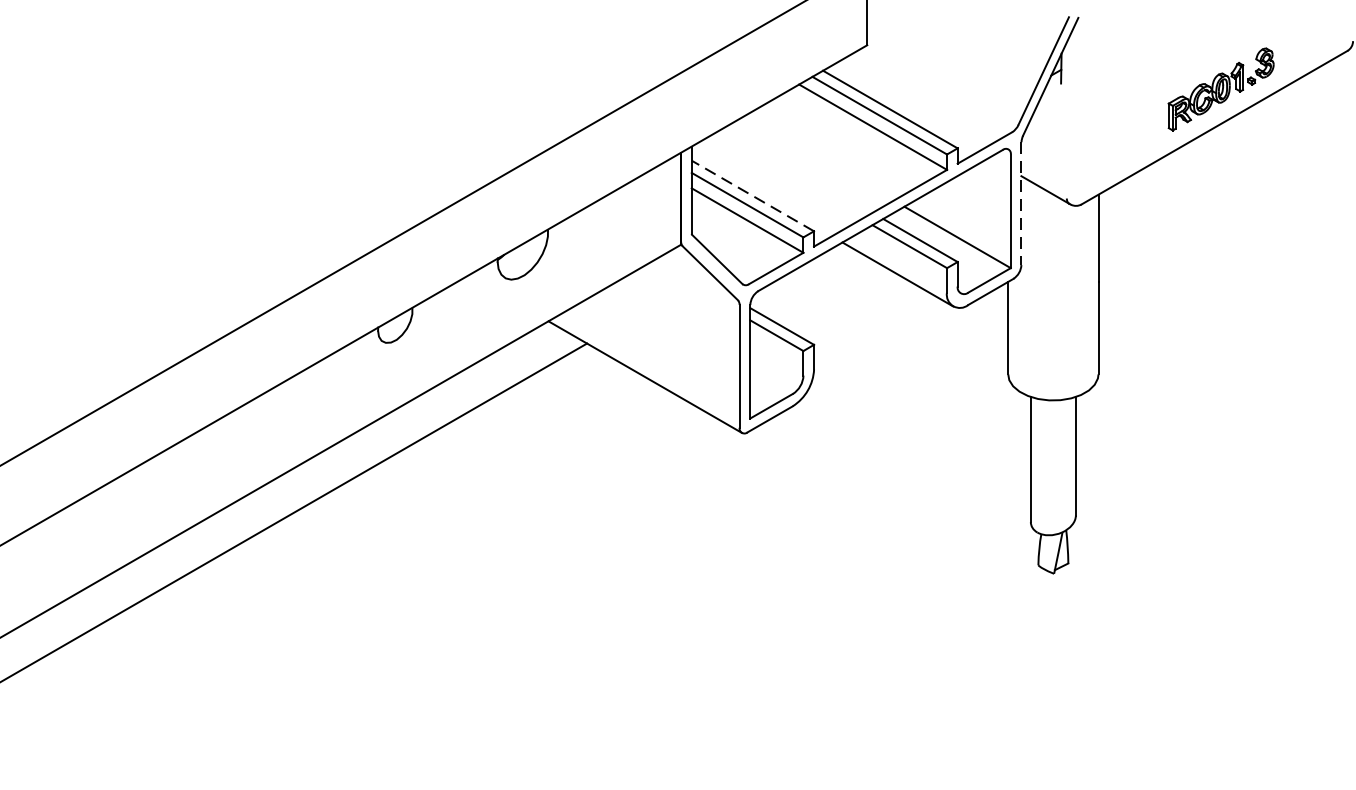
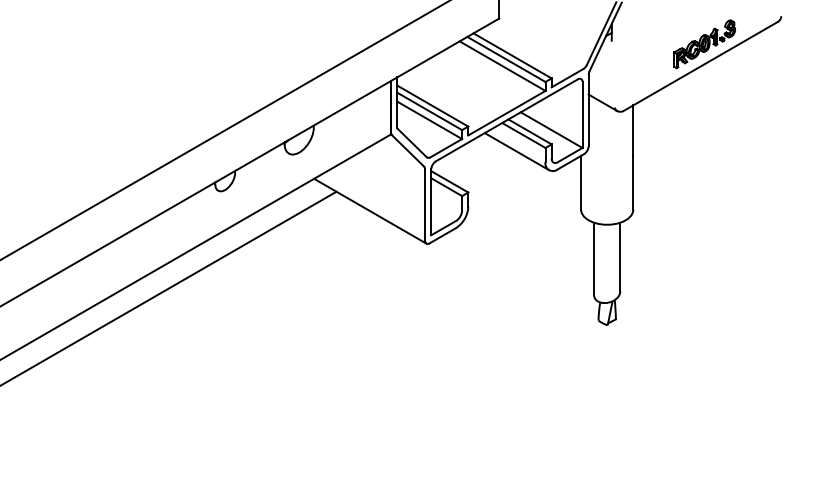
line: (752, 196) -> (432, 106), dashed -> solid
line: (1021, 203) -> (588, 110), dashed -> solid

